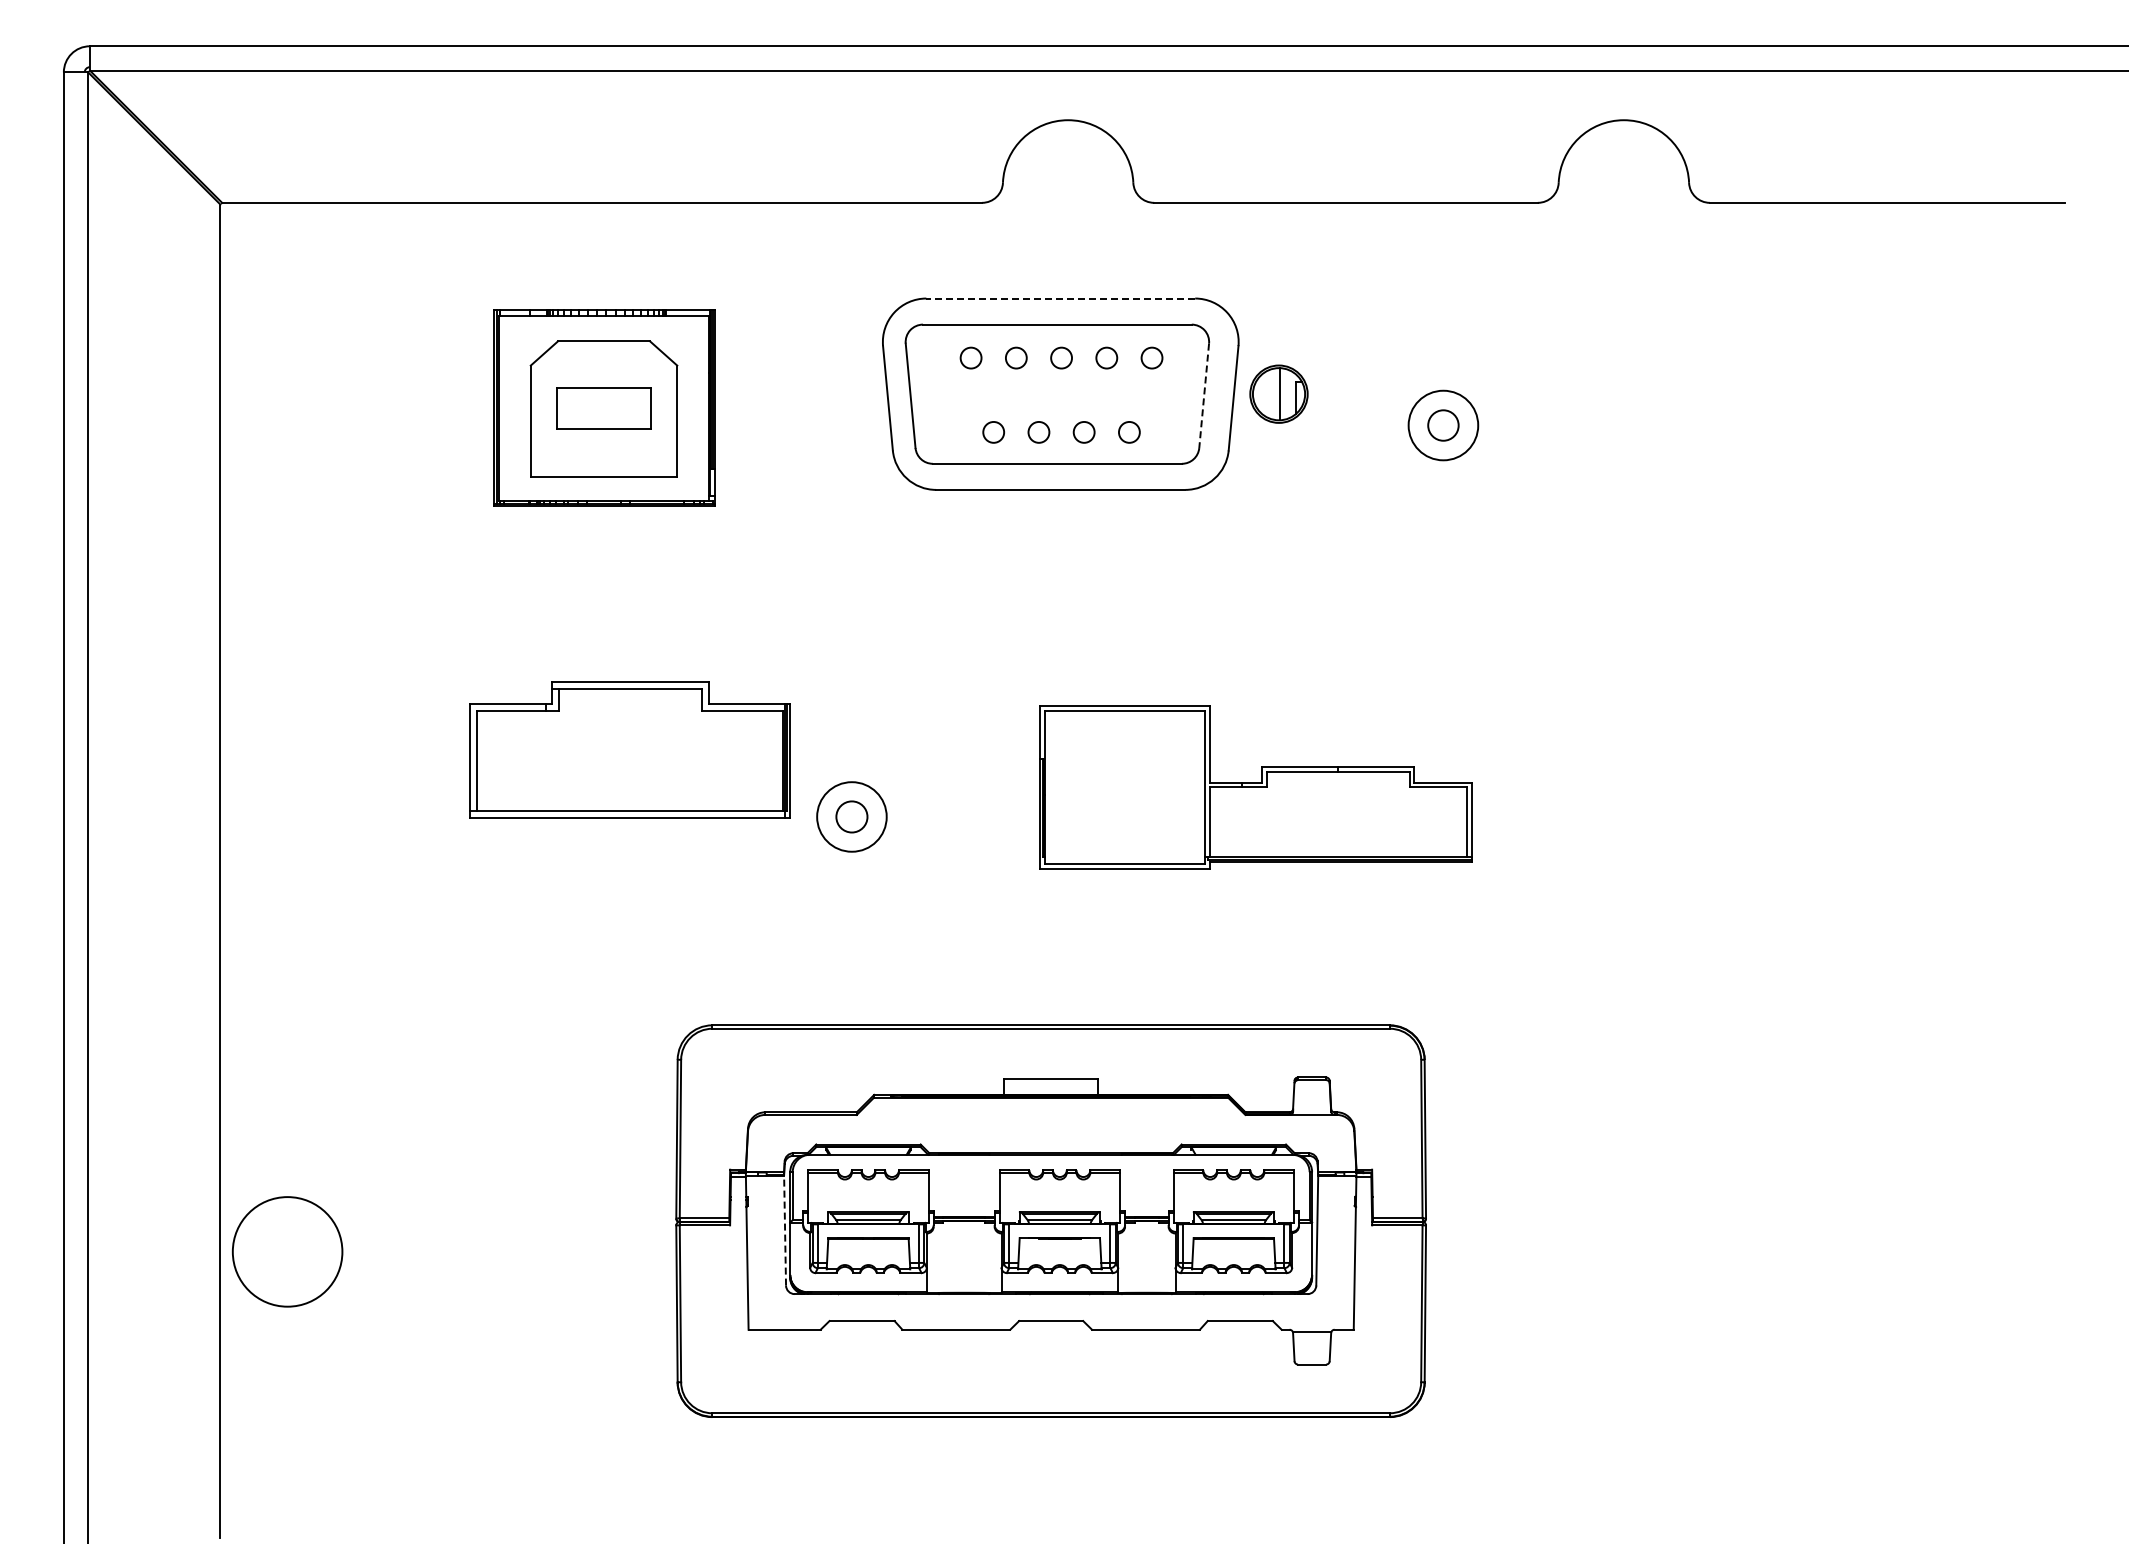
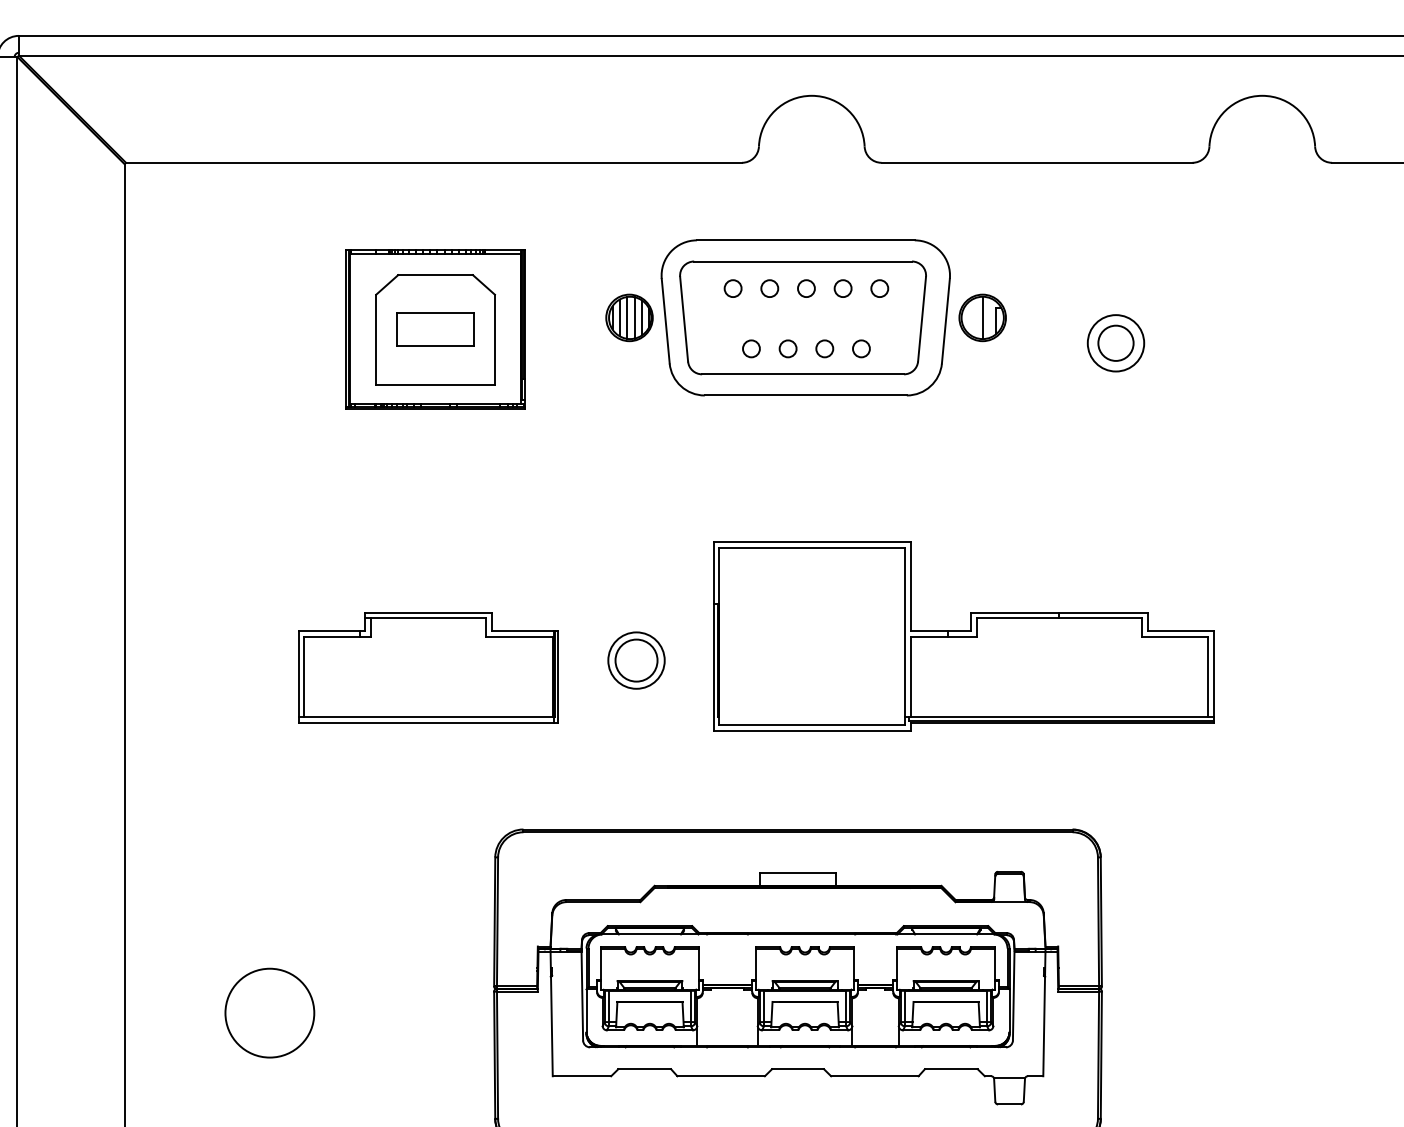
line: (1060, 298) -> (805, 240), dashed -> solid
part: (842, 393) -> (628, 317), added
line: (1204, 396) -> (922, 319), dashed -> solid
circle: (1443, 425) -> (1116, 343), size x1.43
part: (629, 749) -> (427, 667), moved
part: (1255, 787) -> (963, 636), size x1.43
circle: (851, 816) -> (636, 660), size x1.67
line: (785, 1230) -> (582, 995), dashed -> solid
circle: (287, 1251) -> (269, 1012), moved

